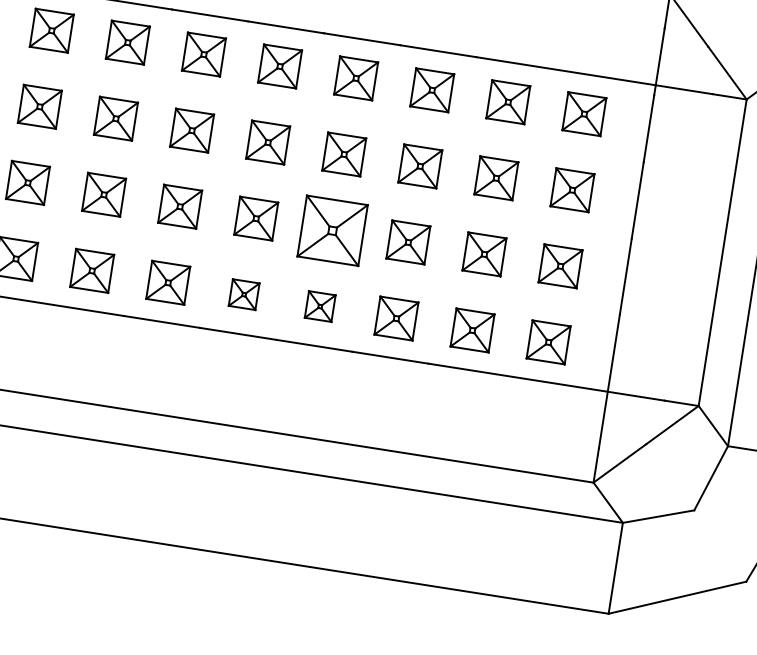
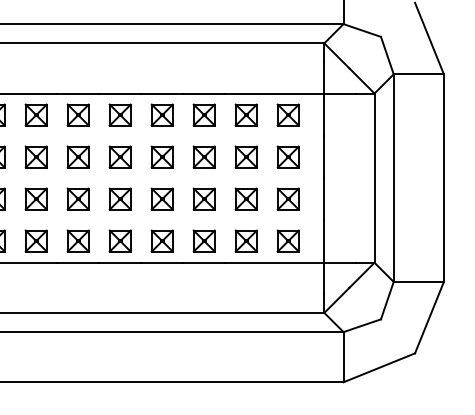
part: (331, 229) -> (161, 198), size x0.62
part: (243, 293) -> (119, 240), size x1.43
part: (319, 305) -> (161, 240), size x1.43

